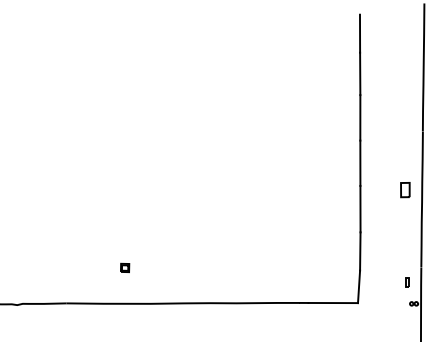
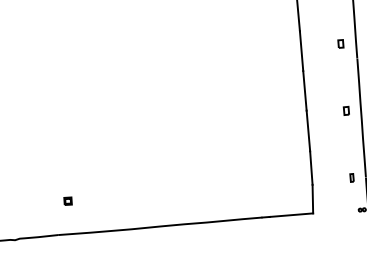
part: (405, 113) -> (340, 43), added
part: (405, 189) -> (346, 110), size x0.62
part: (125, 267) -> (68, 200), moved
part: (407, 282) -> (352, 177), moved

